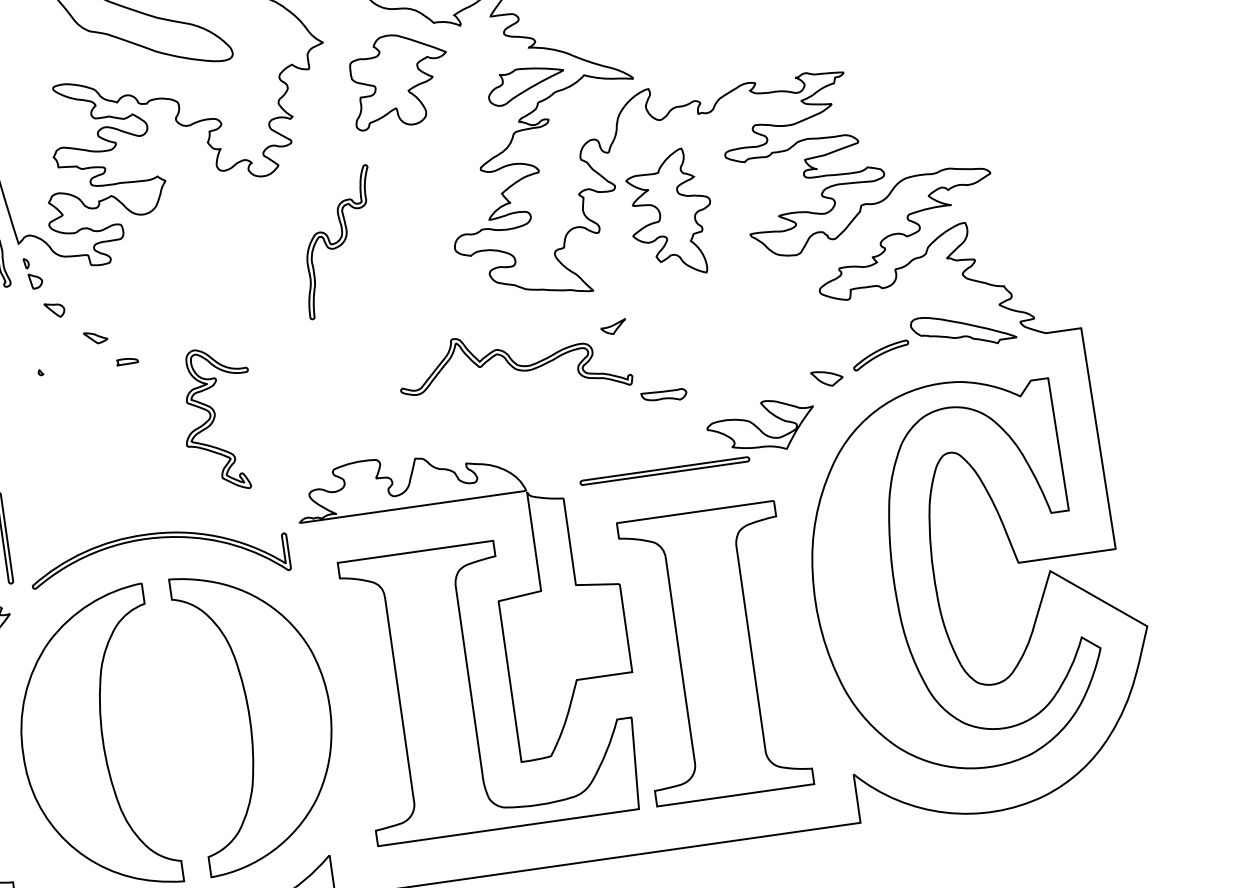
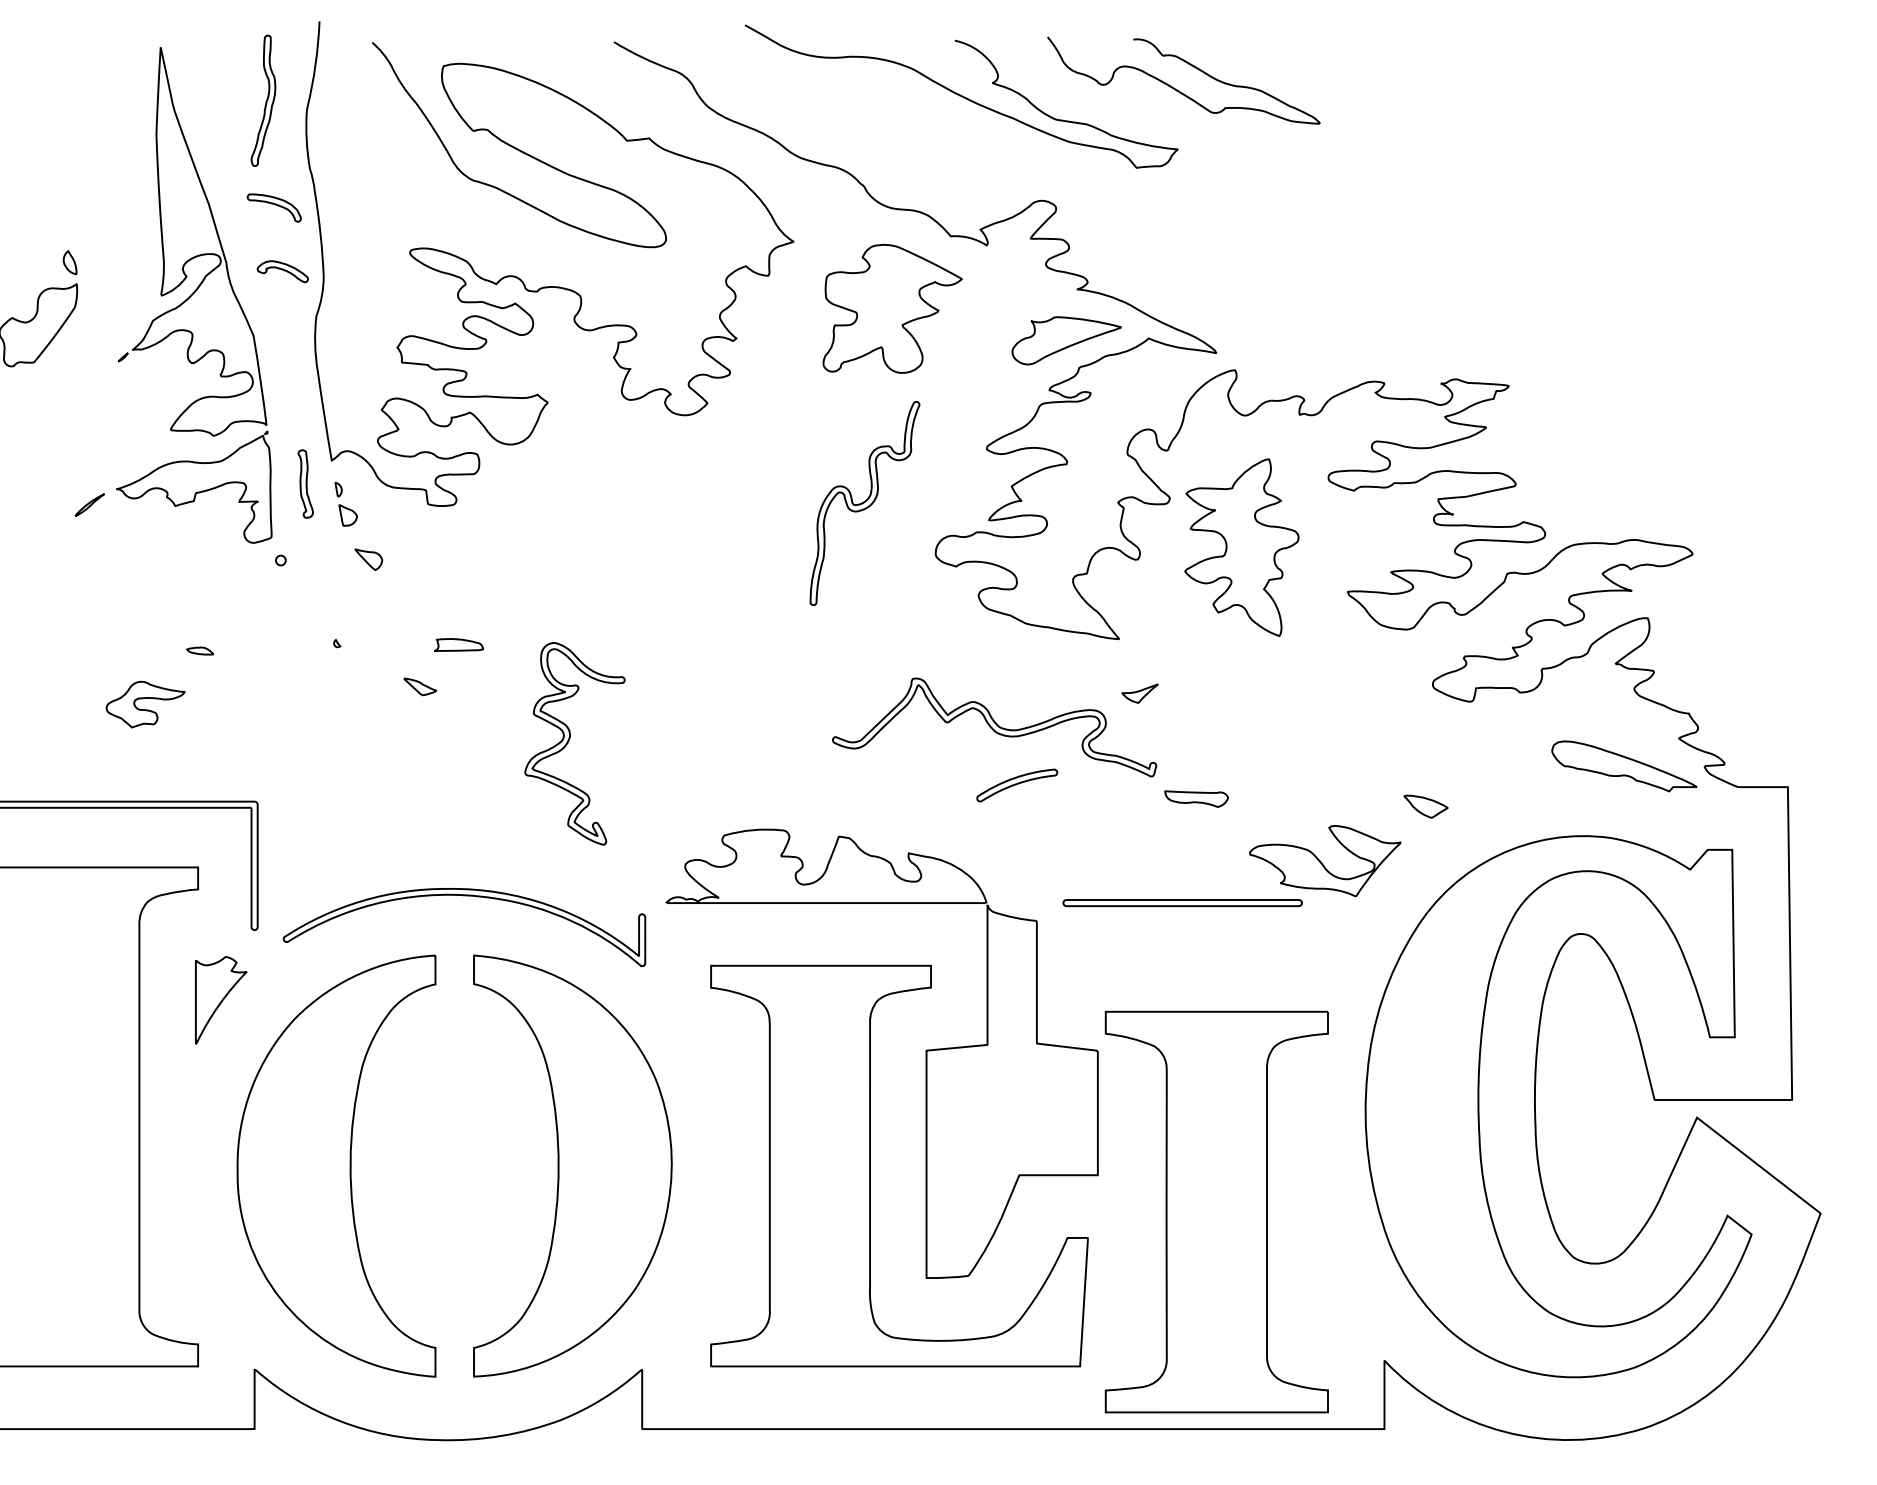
part: (338, 242) -> (864, 503), moved
part: (95, 337) -> (419, 686), moved
part: (881, 355) -> (1017, 785), moved
part: (127, 361) -> (459, 644), size x1.6
part: (715, 653) -> (1216, 1211), moved

